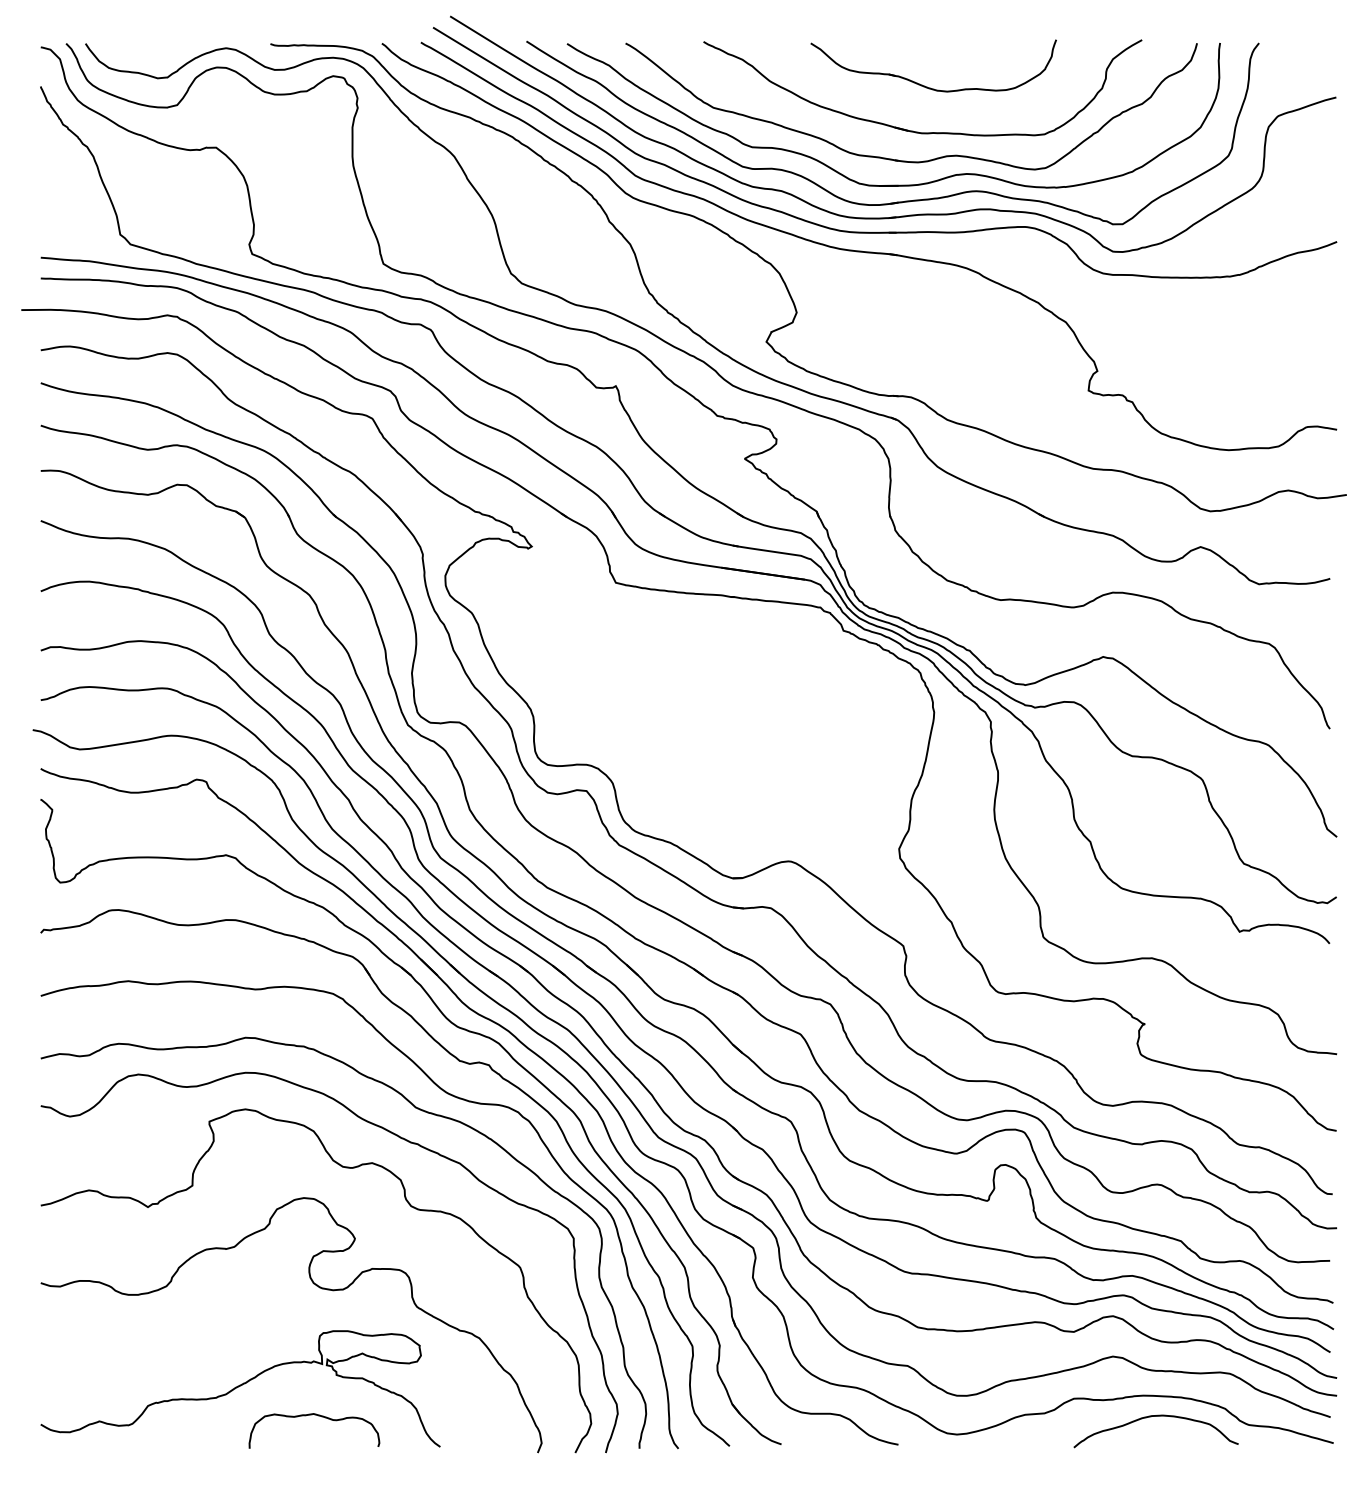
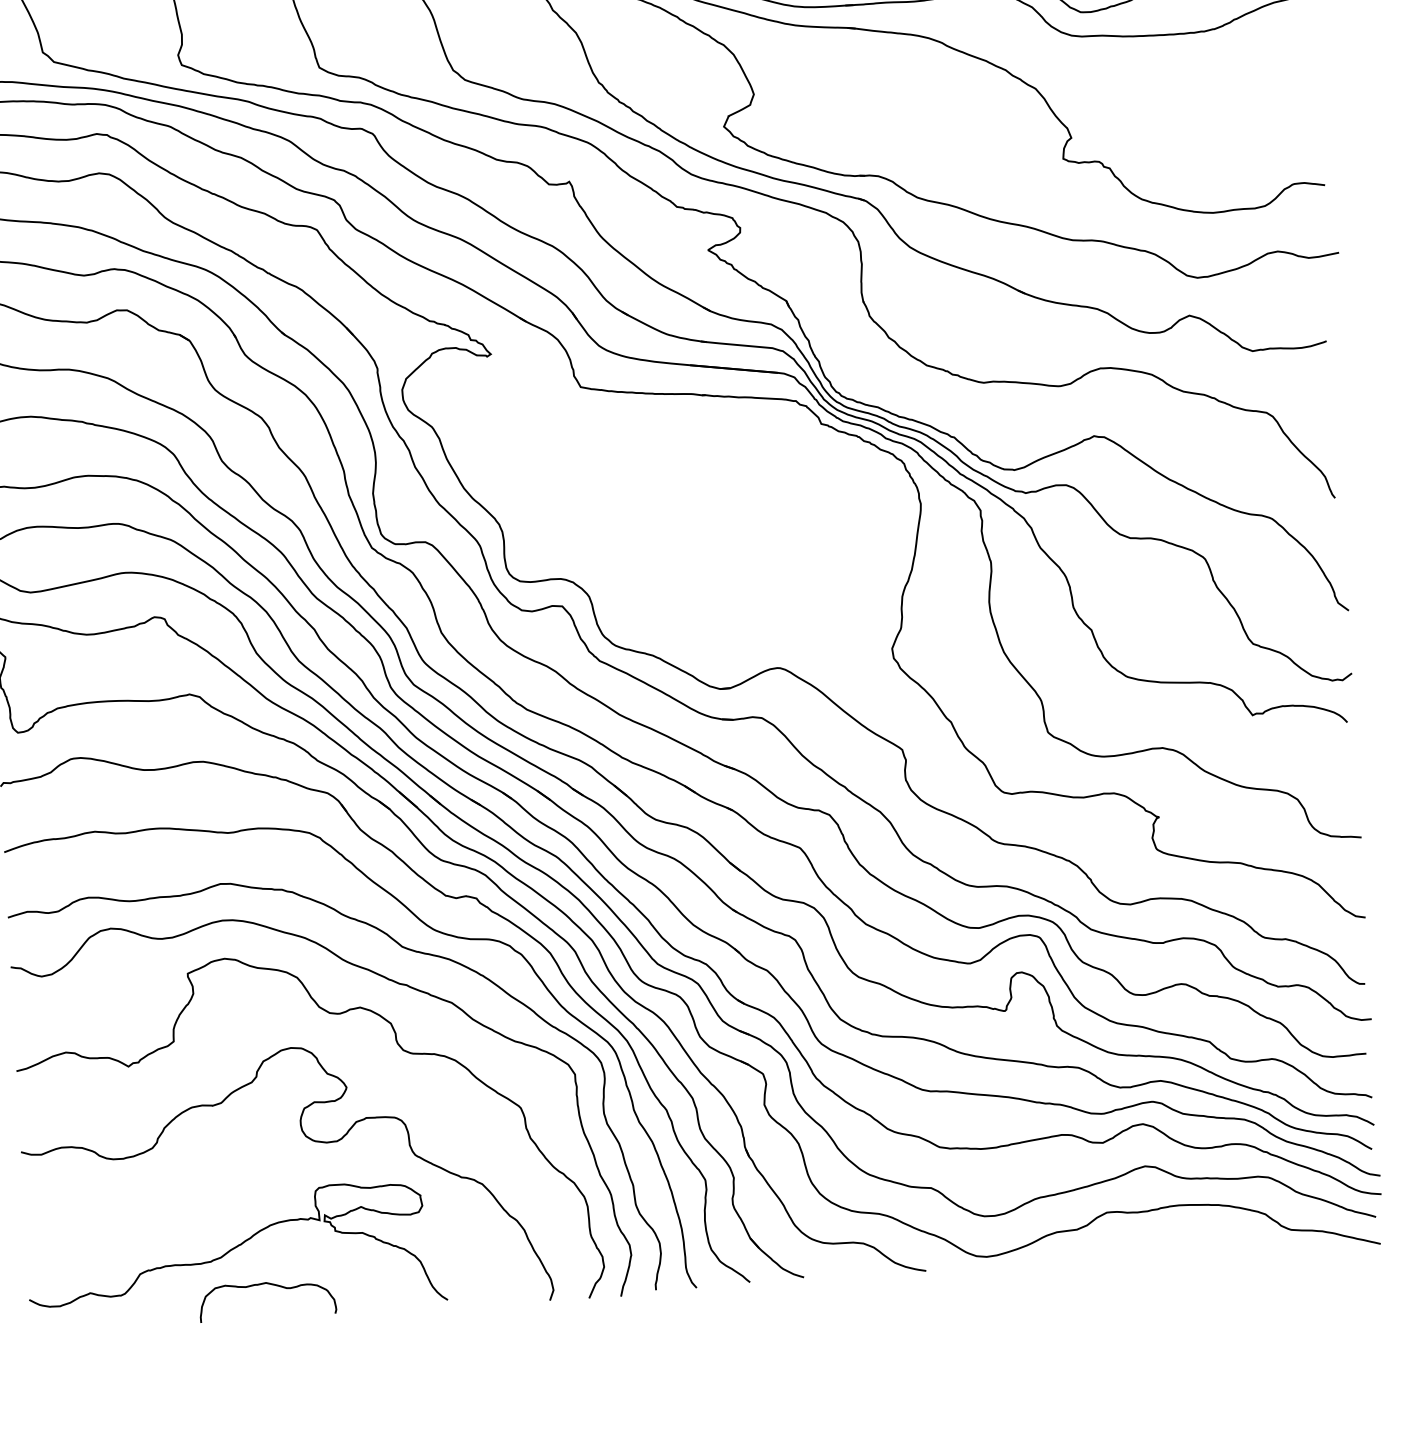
curve: (318, 1416) -> (271, 1285), moved
curve: (1151, 1417) -> (1188, 1227), removed

